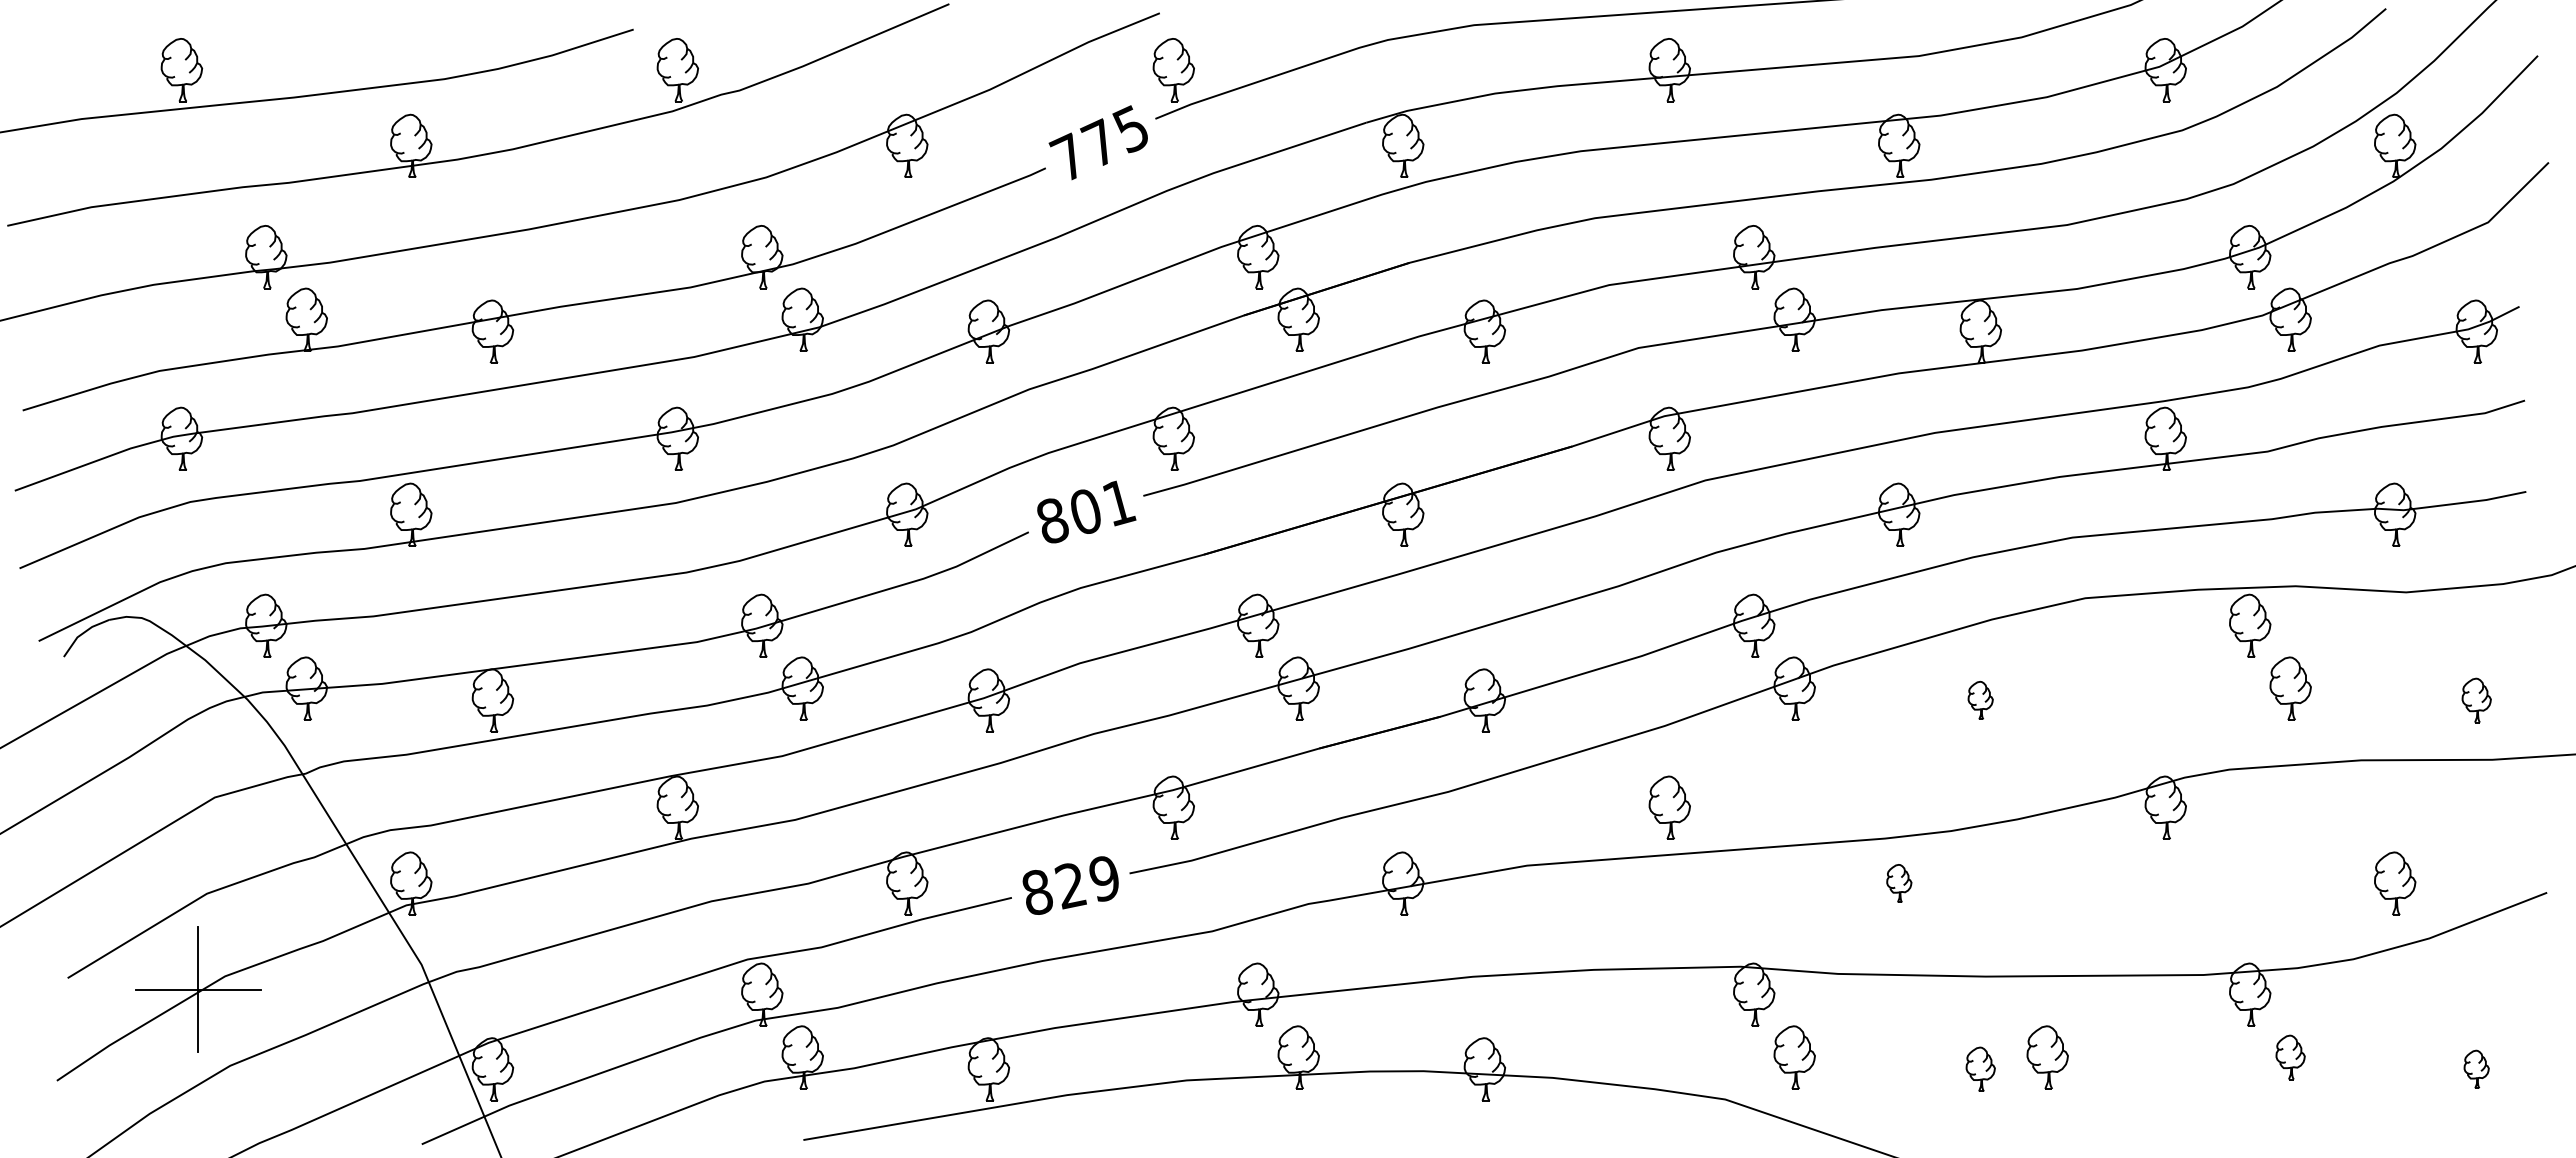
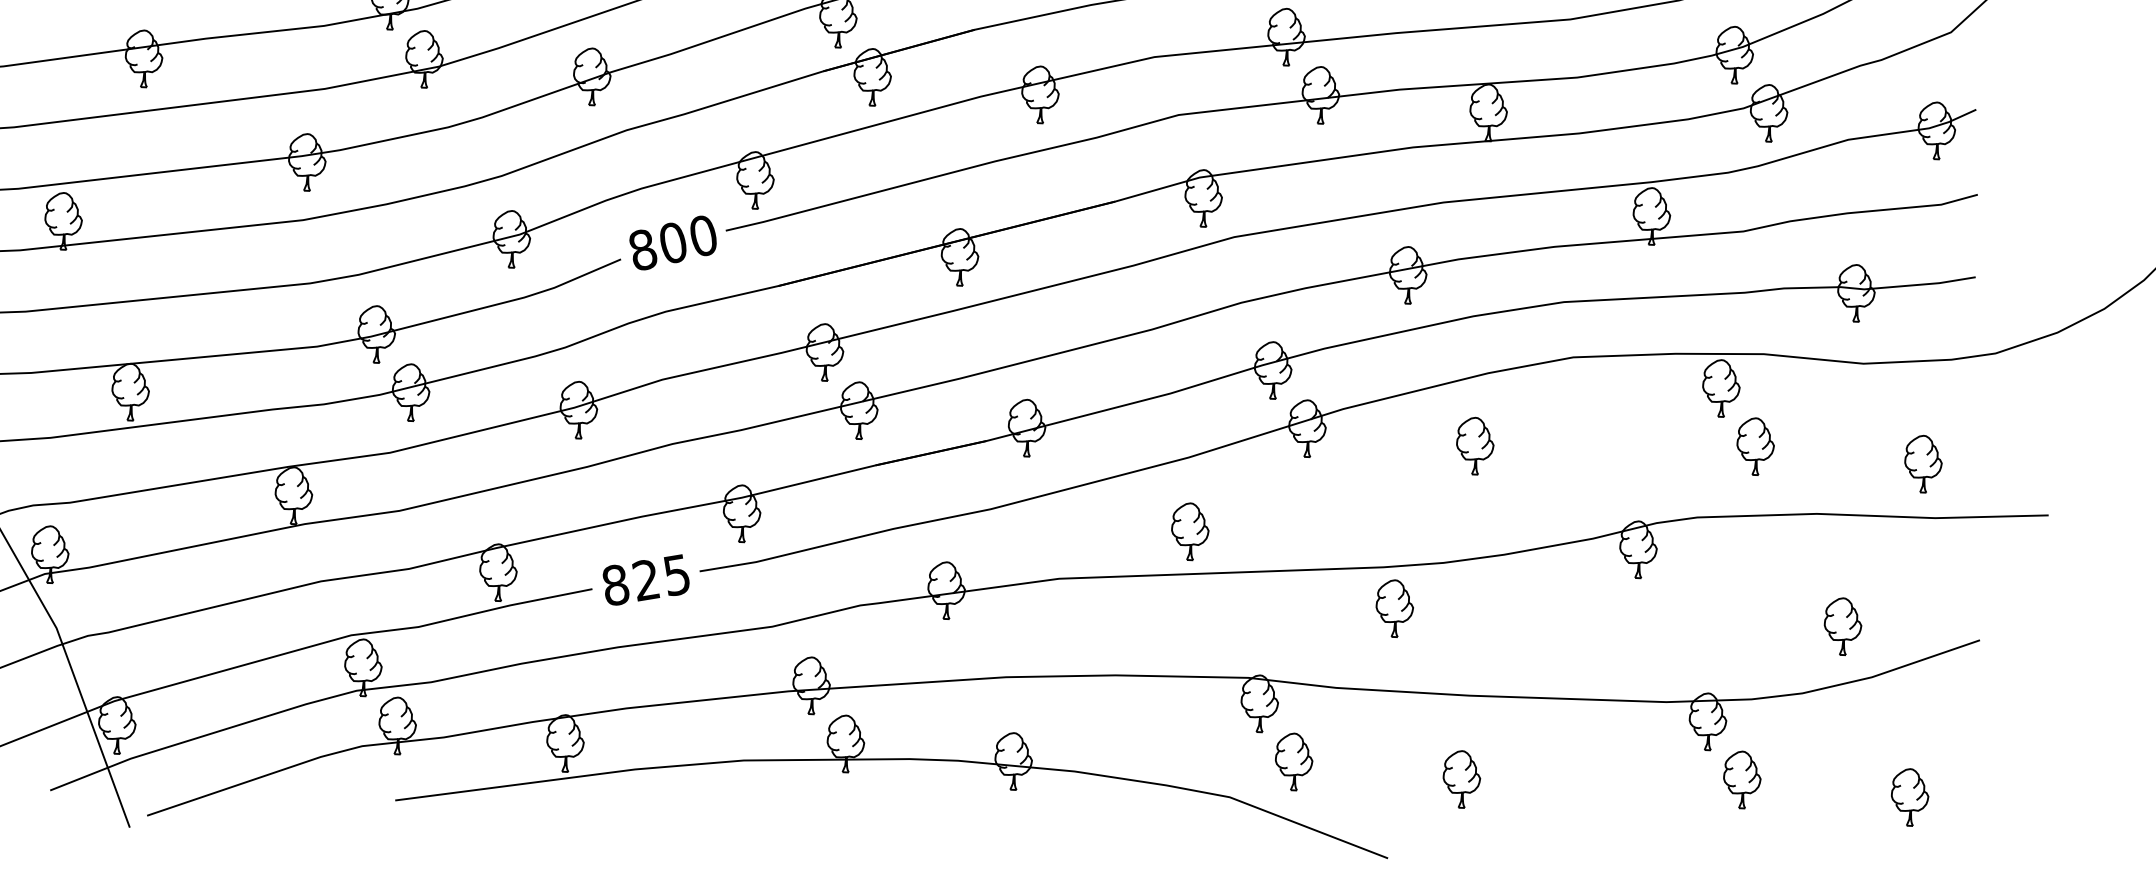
text: (1119, 503) -> (703, 236), 801 -> 800
part: (1980, 700) -> (1474, 445), size x1.67
part: (2476, 700) -> (1923, 463), size x1.43
text: (1103, 878) -> (675, 575), 829 -> 825
part: (1899, 883) -> (1395, 608), size x1.67
part: (2047, 1057) -> (1522, 771), removed
part: (2290, 1057) -> (1742, 779), size x1.43
part: (1980, 1069) -> (1461, 779), size x1.43
part: (2476, 1069) -> (1909, 797), size x1.67

